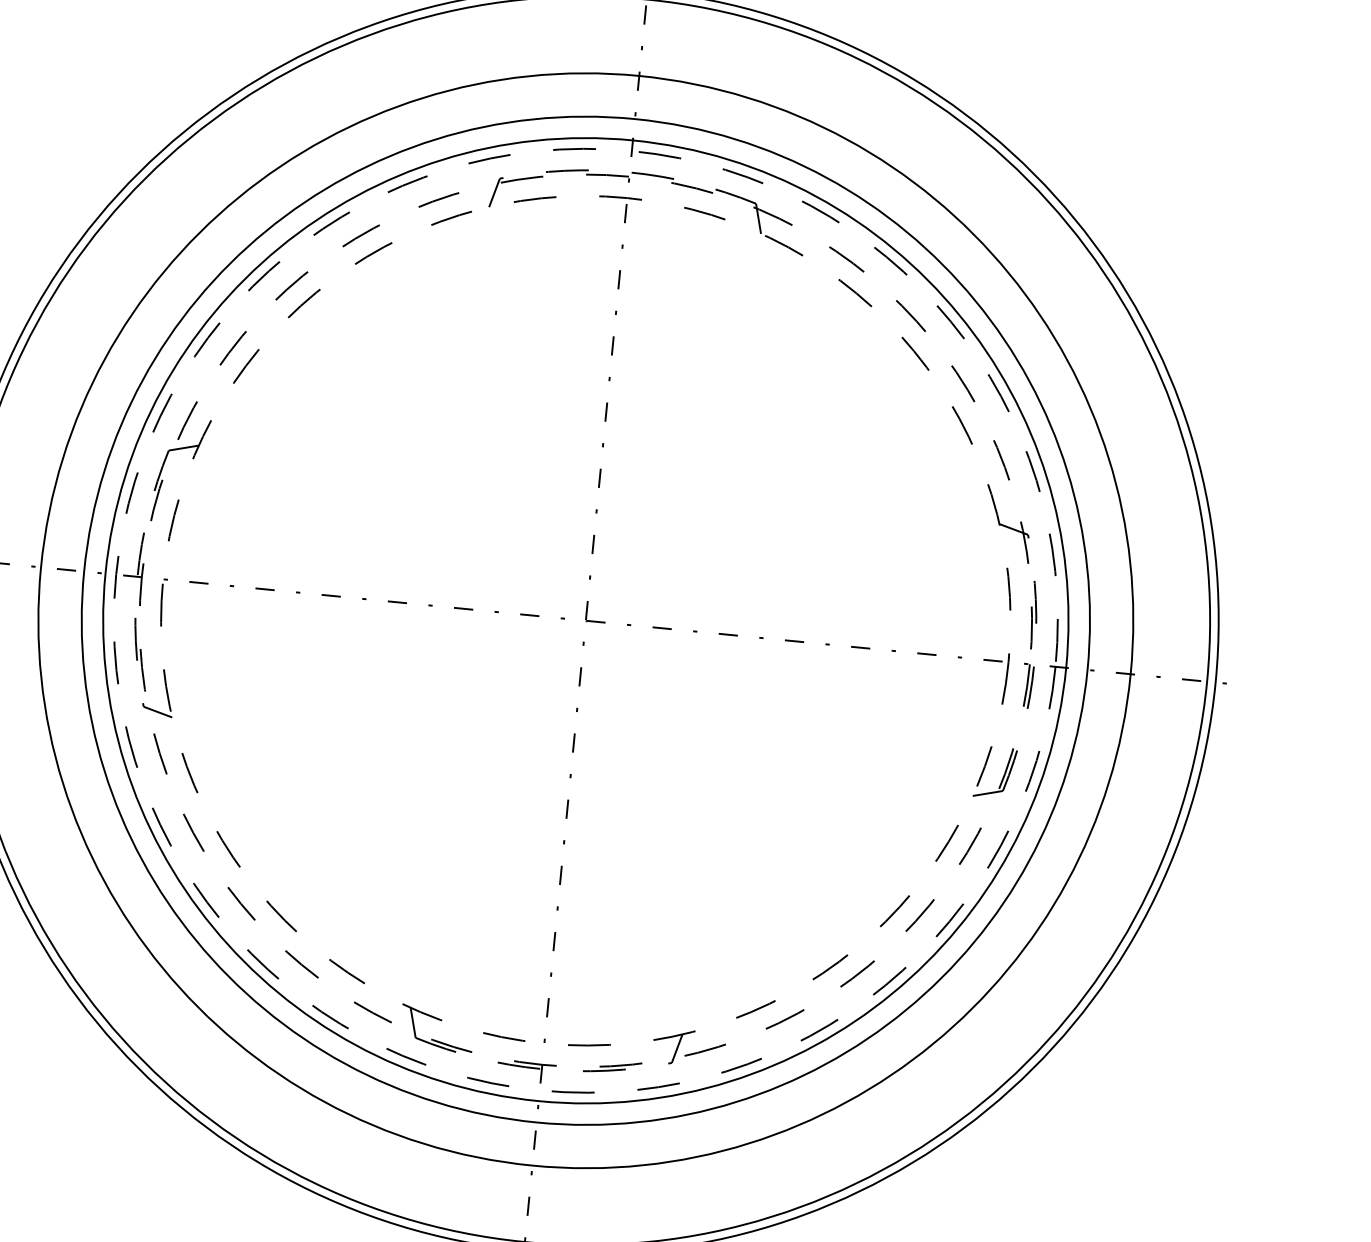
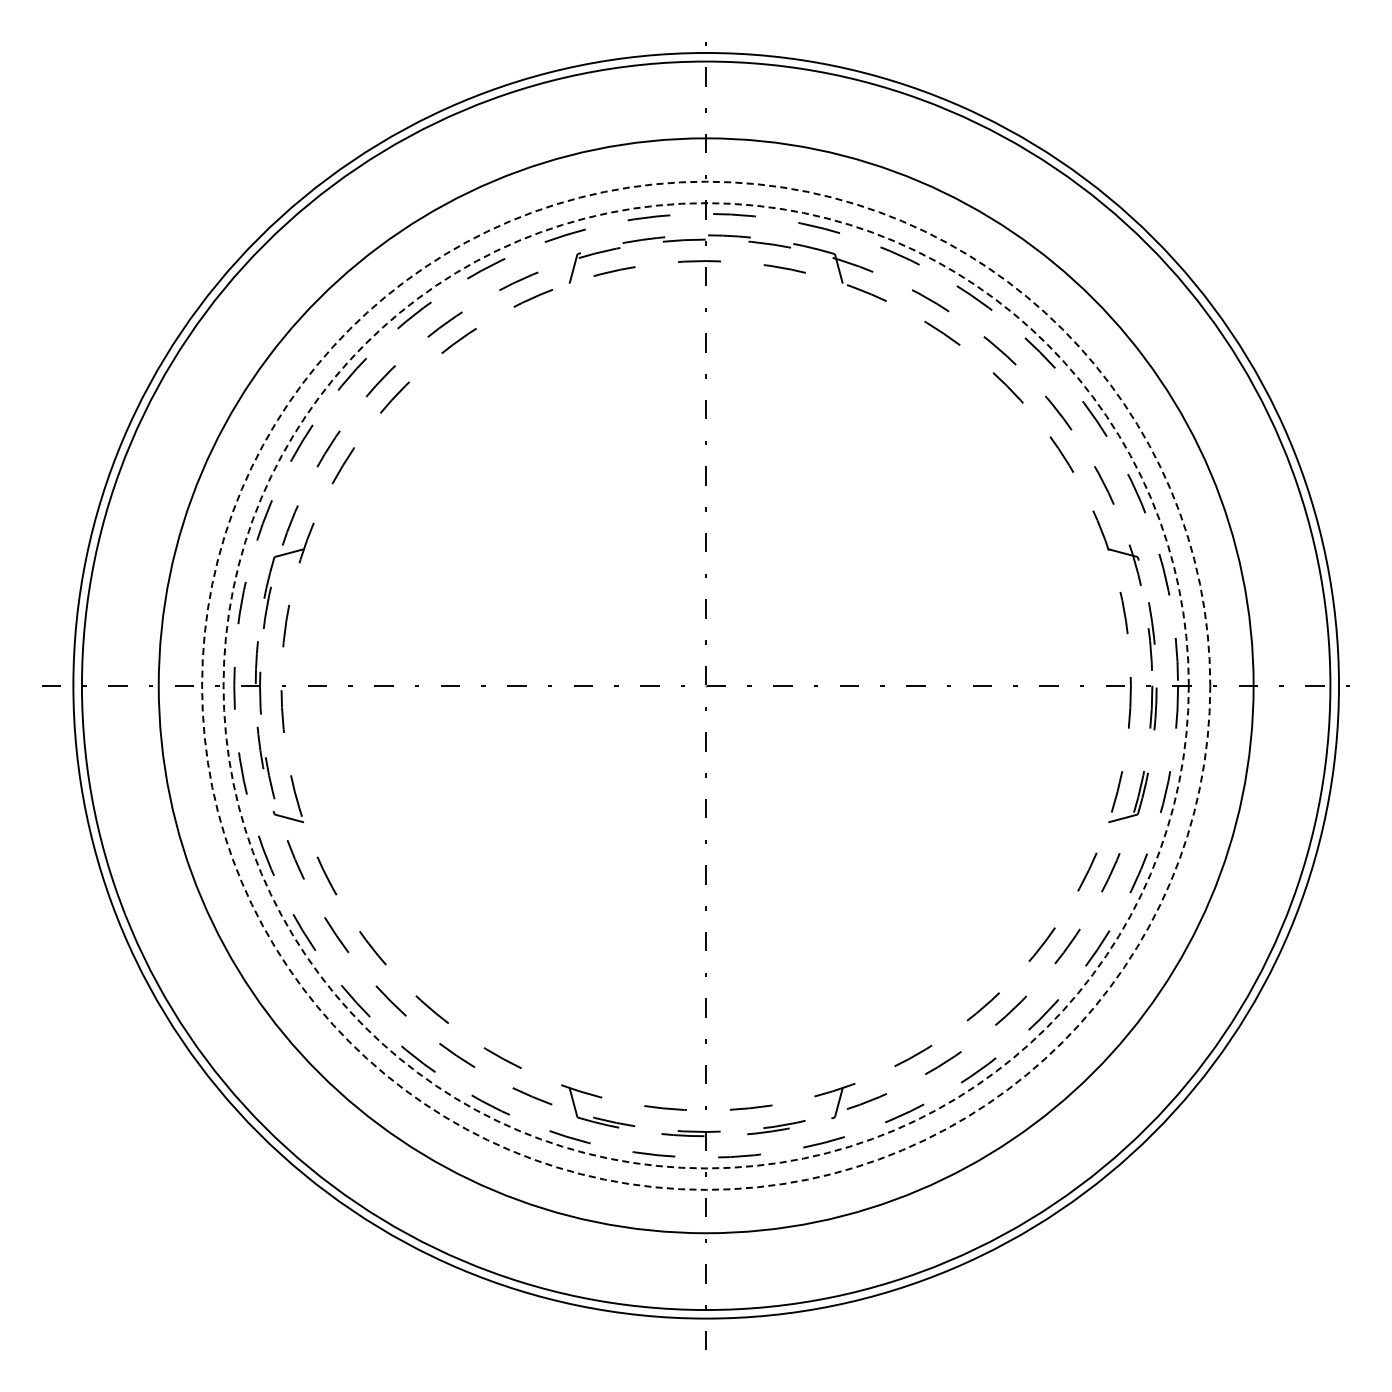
circle: (585, 620) -> (705, 685), solid -> dashed
circle: (586, 620) -> (706, 685), solid -> dashed

